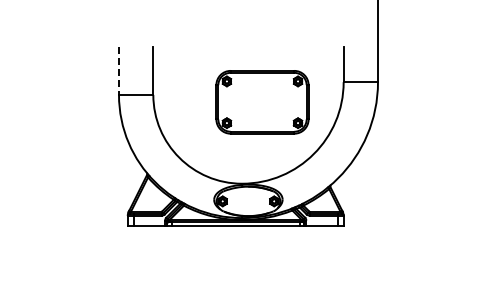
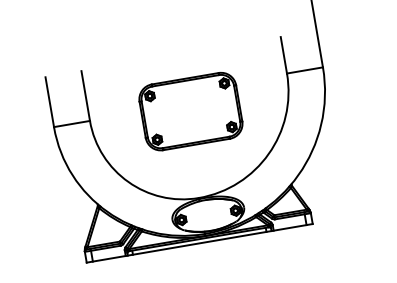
line: (119, 71) -> (50, 102), dashed -> solid
part: (262, 102) -> (190, 111), moved

